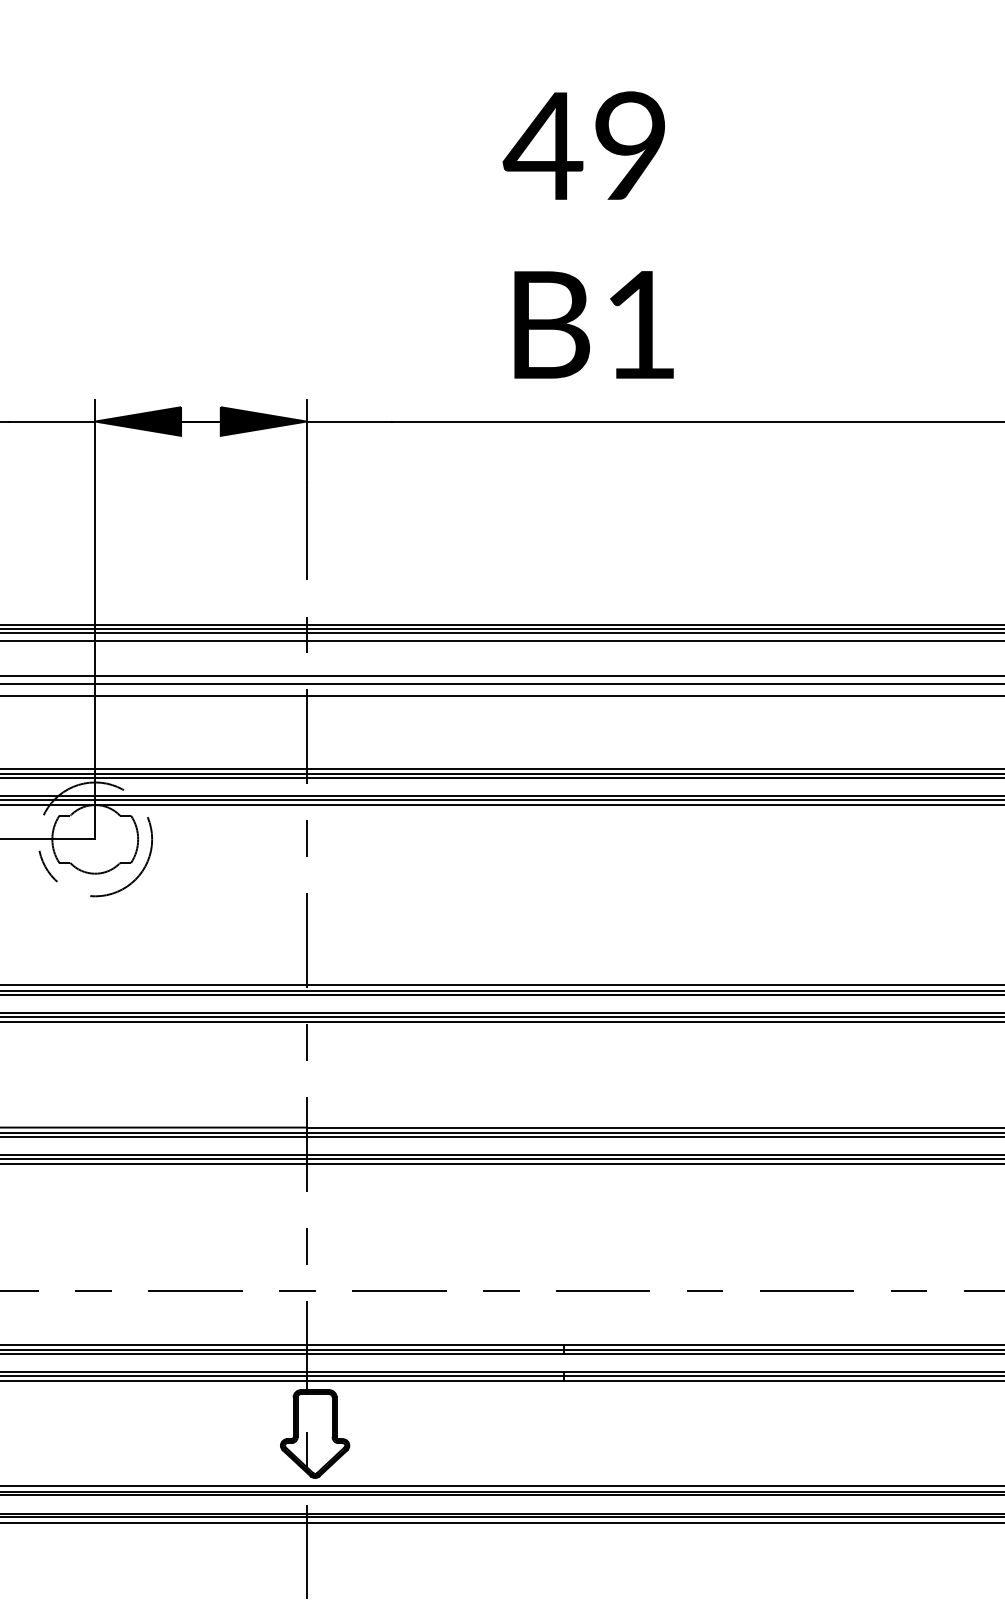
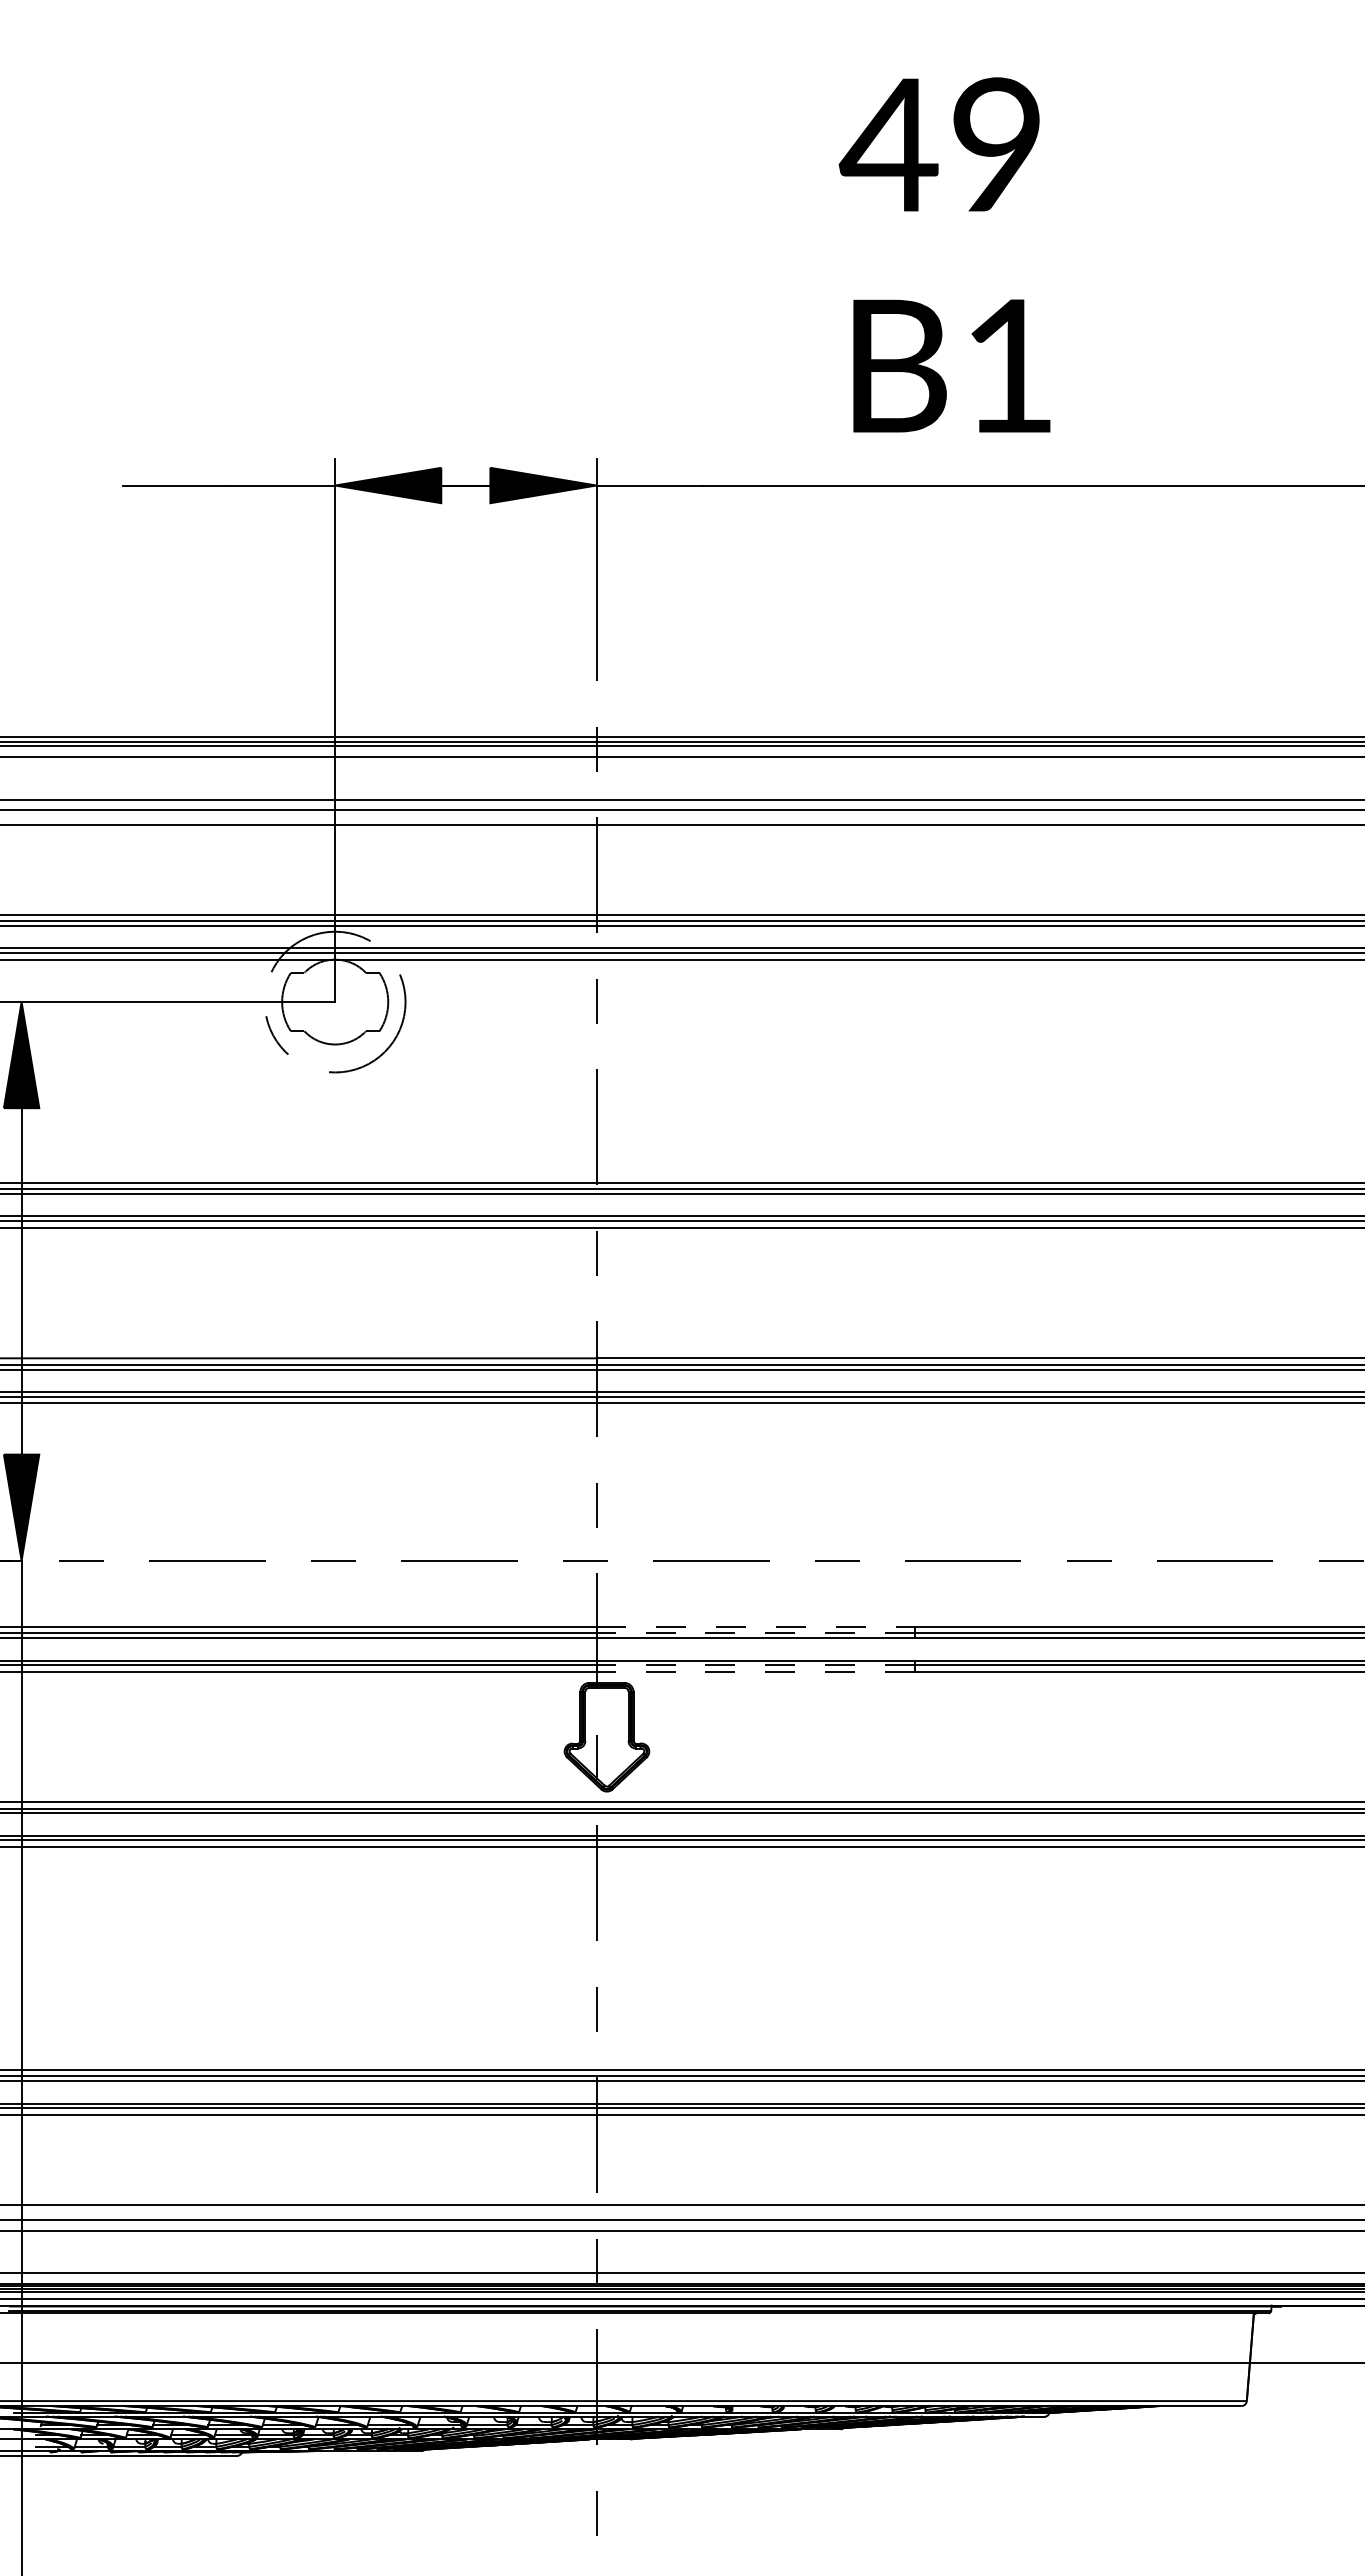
line: (436, 1344) -> (756, 1626), solid -> dashed
line: (435, 1350) -> (755, 1633), solid -> dashed
line: (435, 1376) -> (755, 1665), solid -> dashed
line: (435, 1380) -> (755, 1671), solid -> dashed

